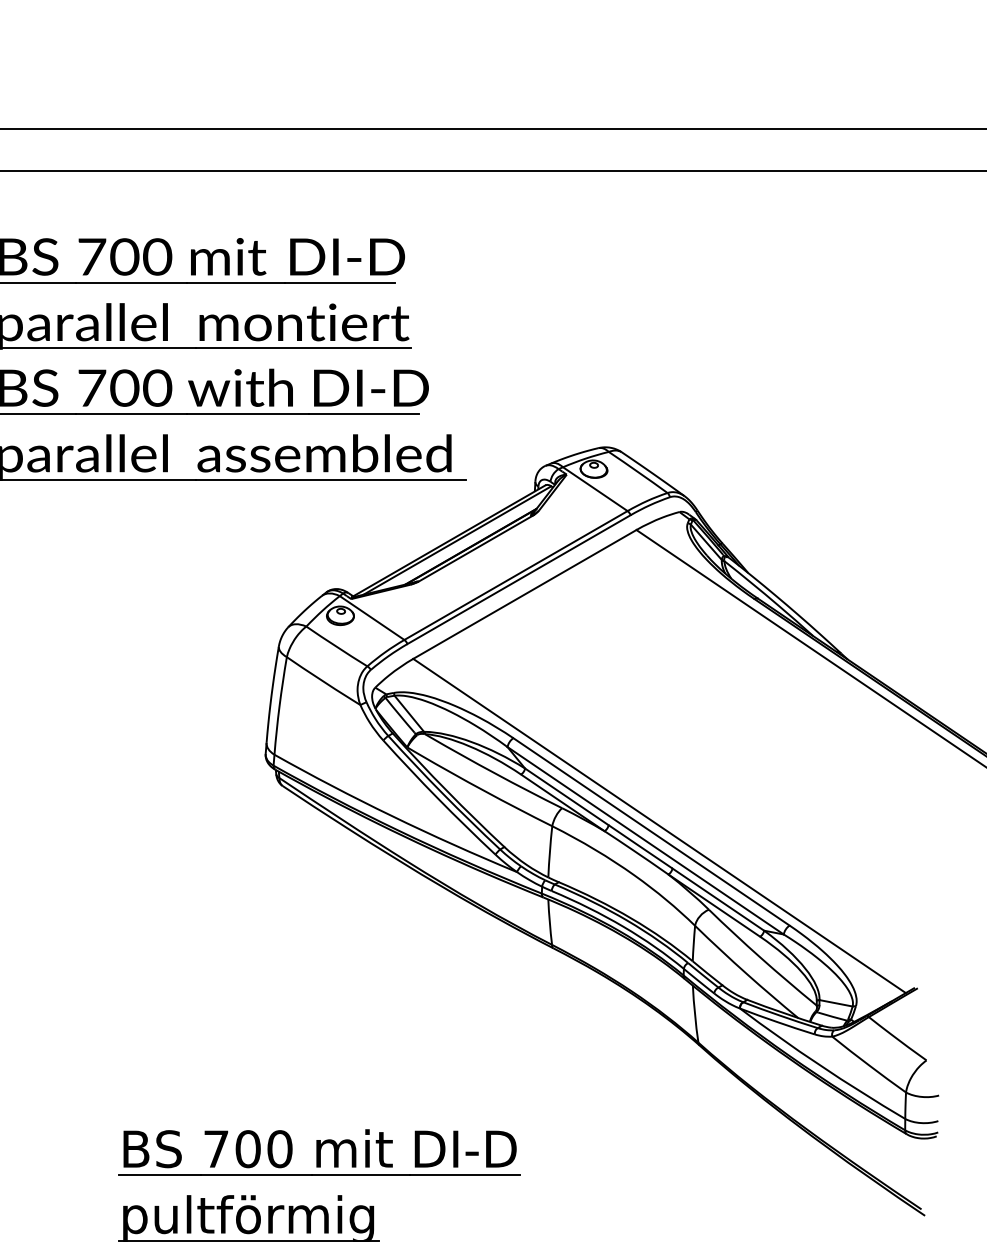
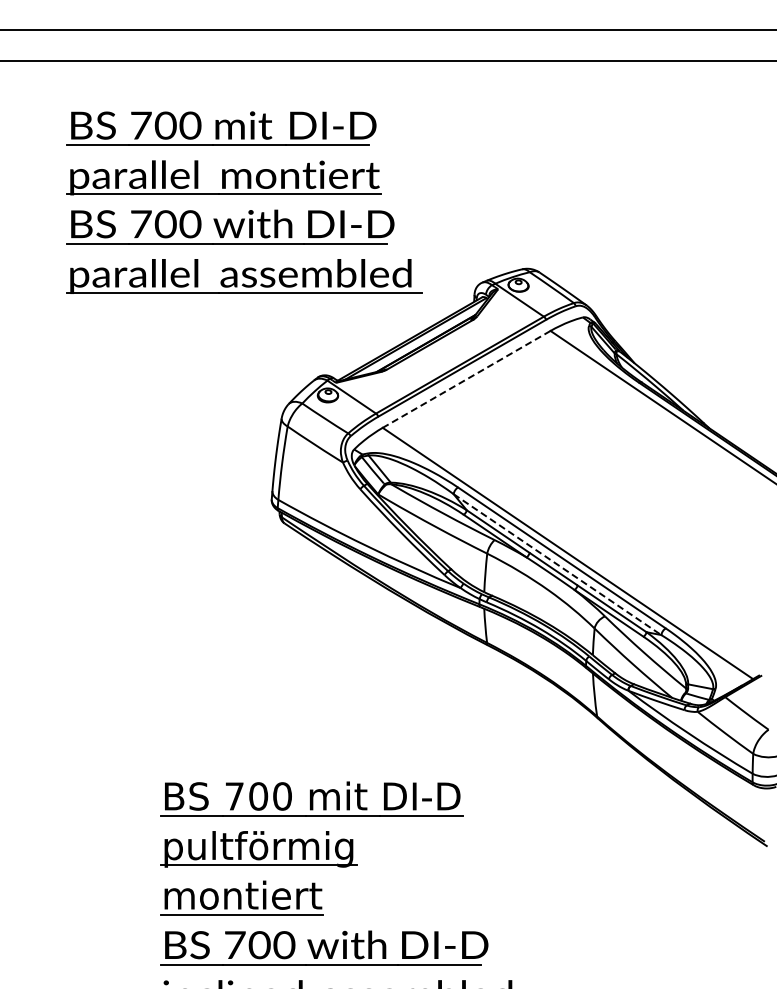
line: (524, 594) -> (466, 379), solid -> dashed
line: (645, 840) -> (557, 564), solid -> dashed

